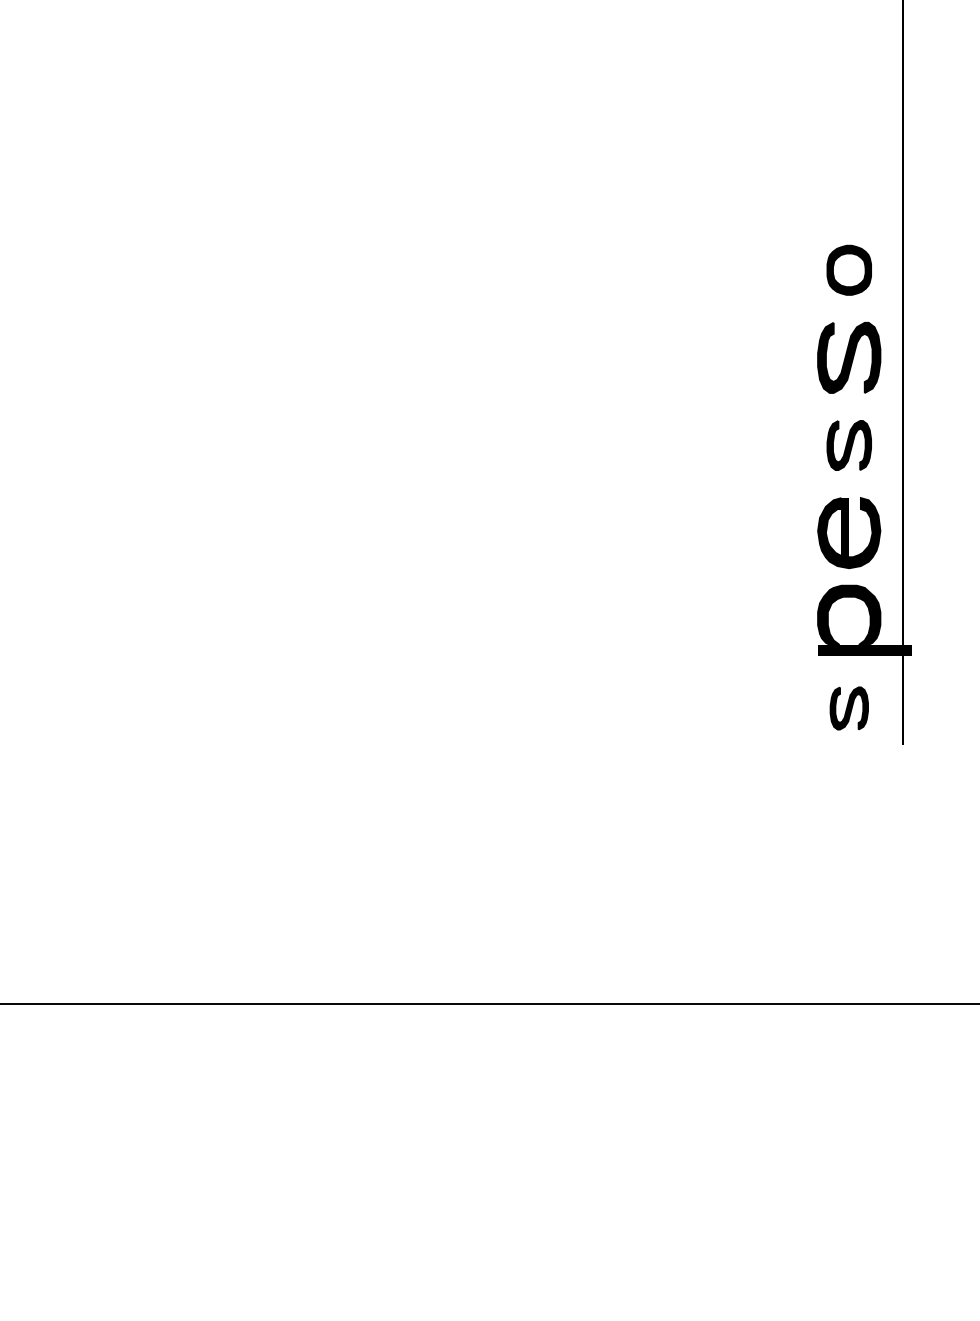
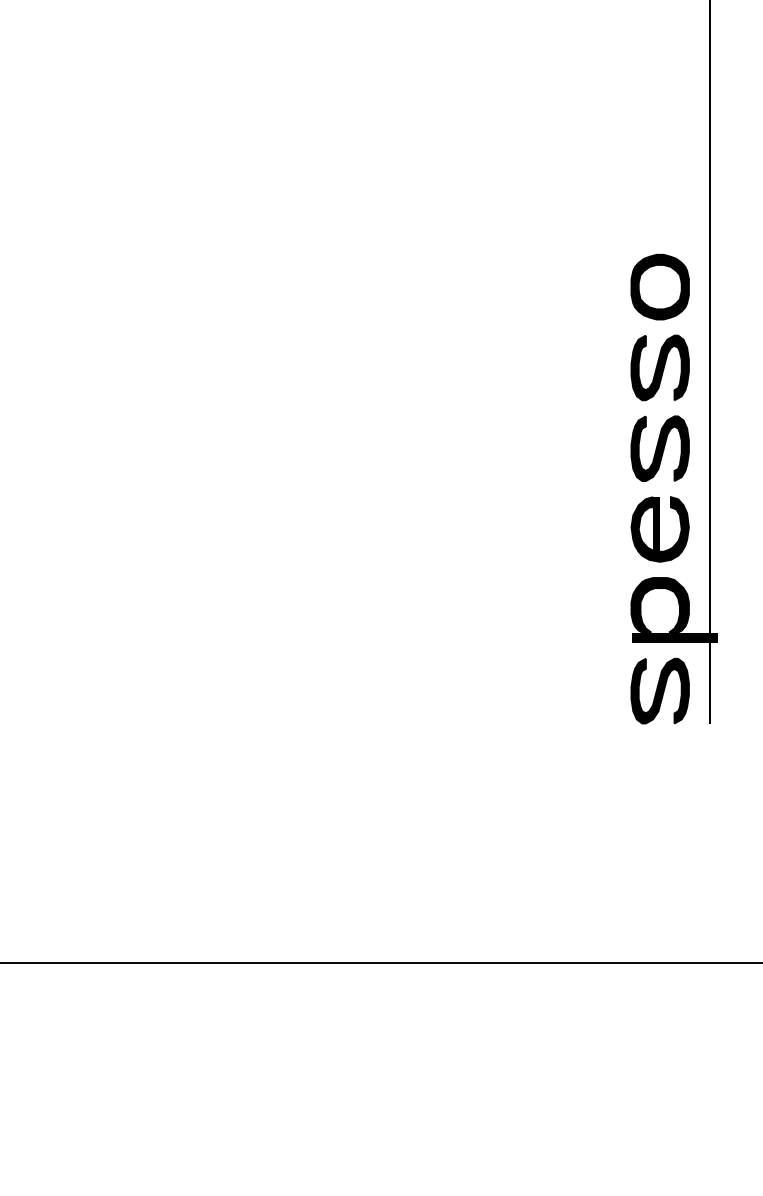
part: (849, 270) -> (660, 287), size x1.43
part: (849, 445) -> (660, 448), size x1.43
part: (849, 708) -> (660, 691), size x1.67

